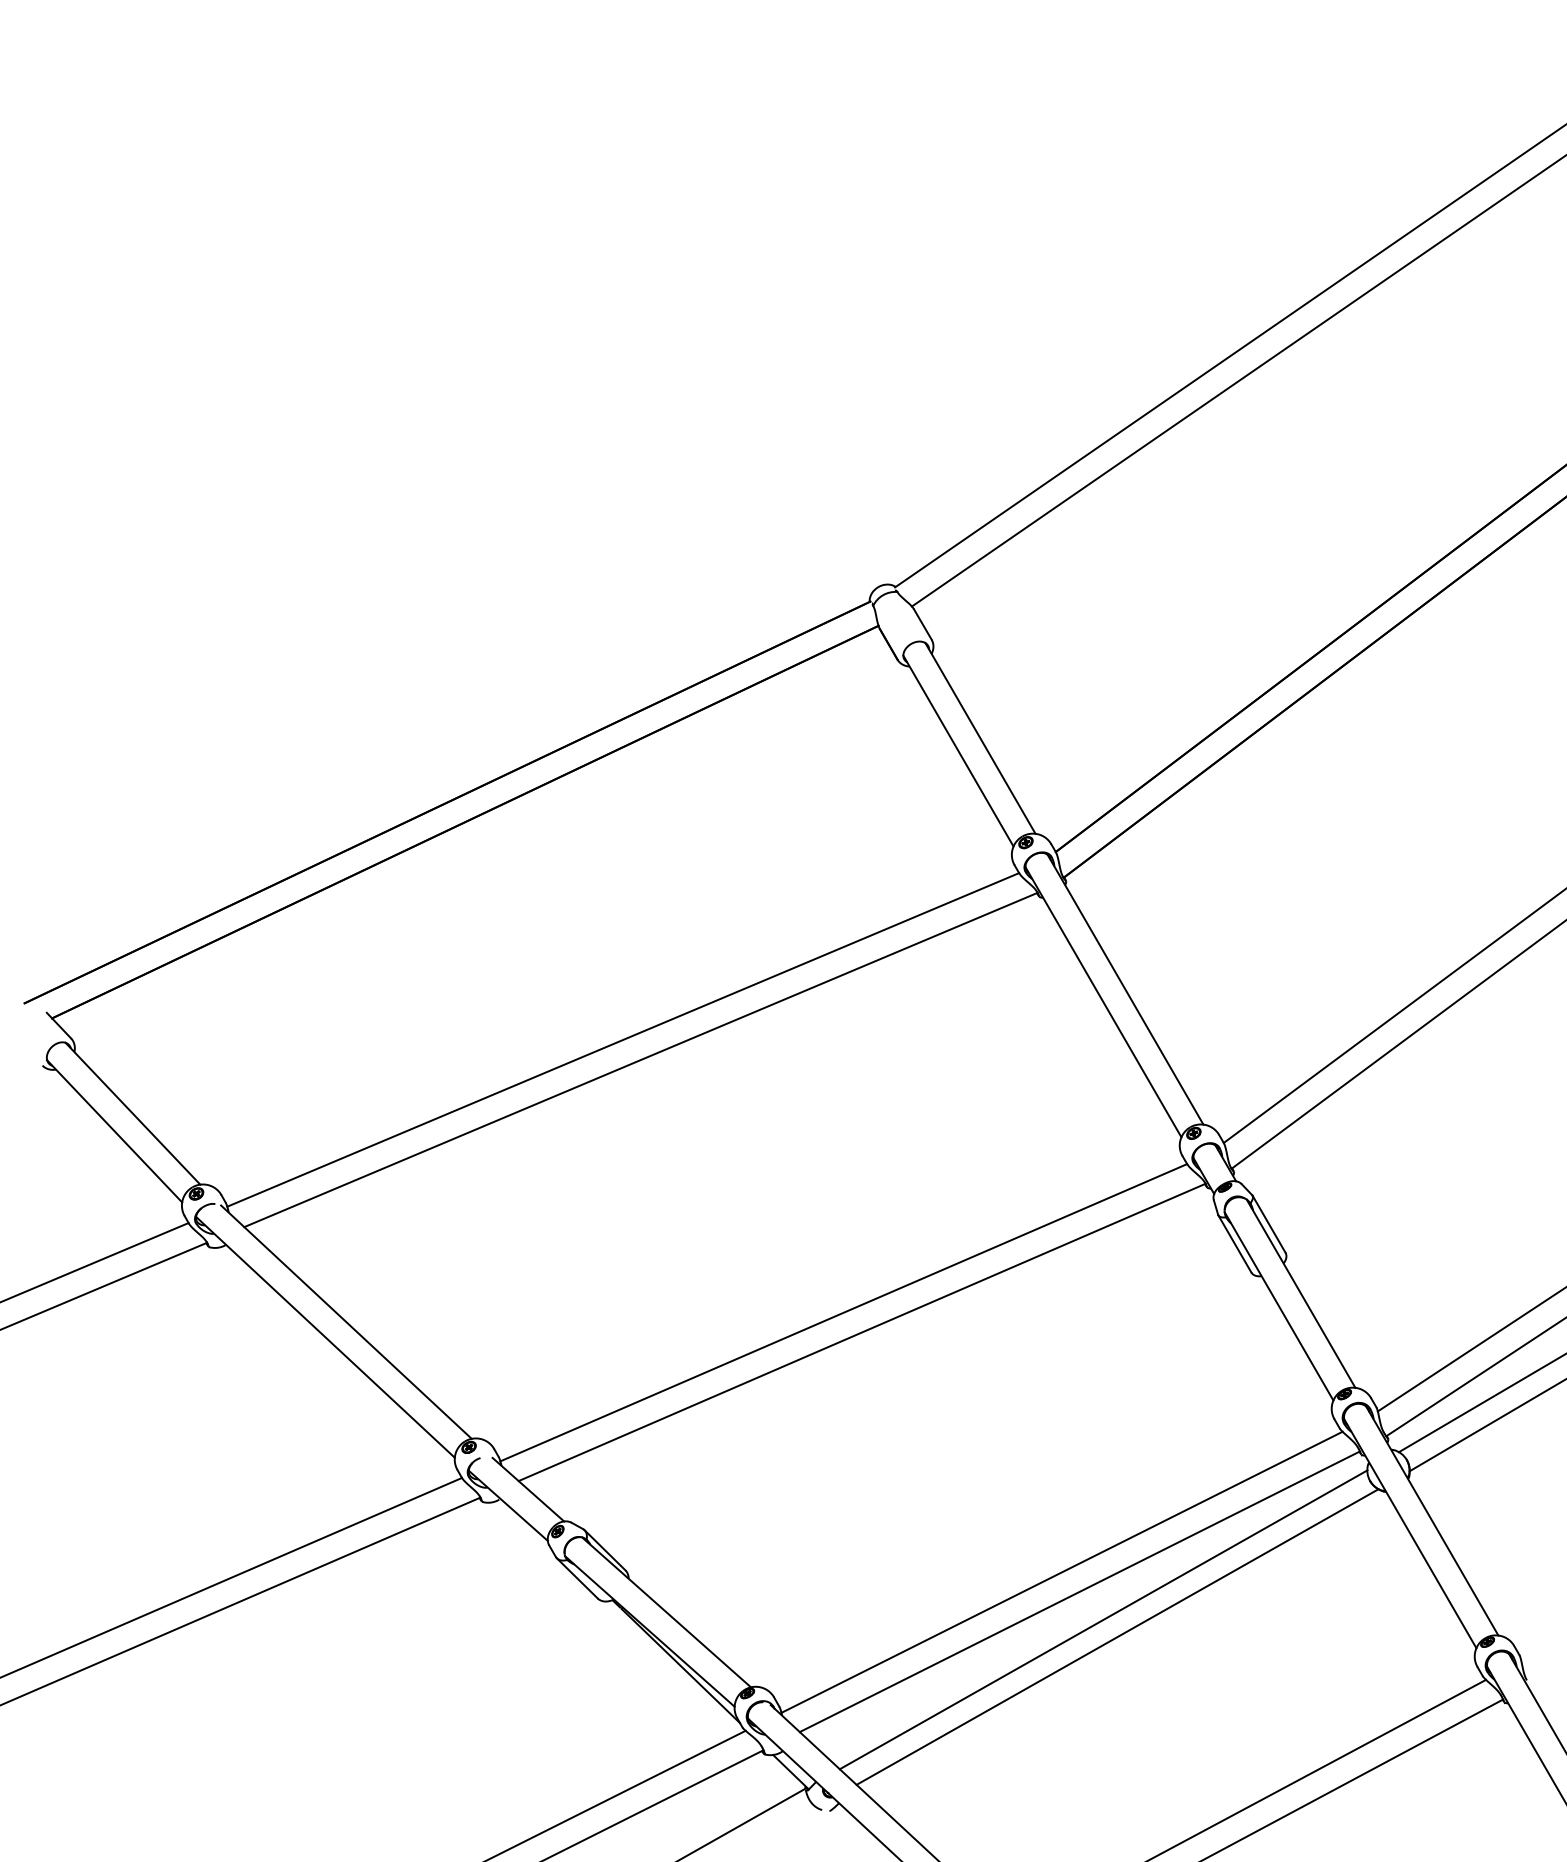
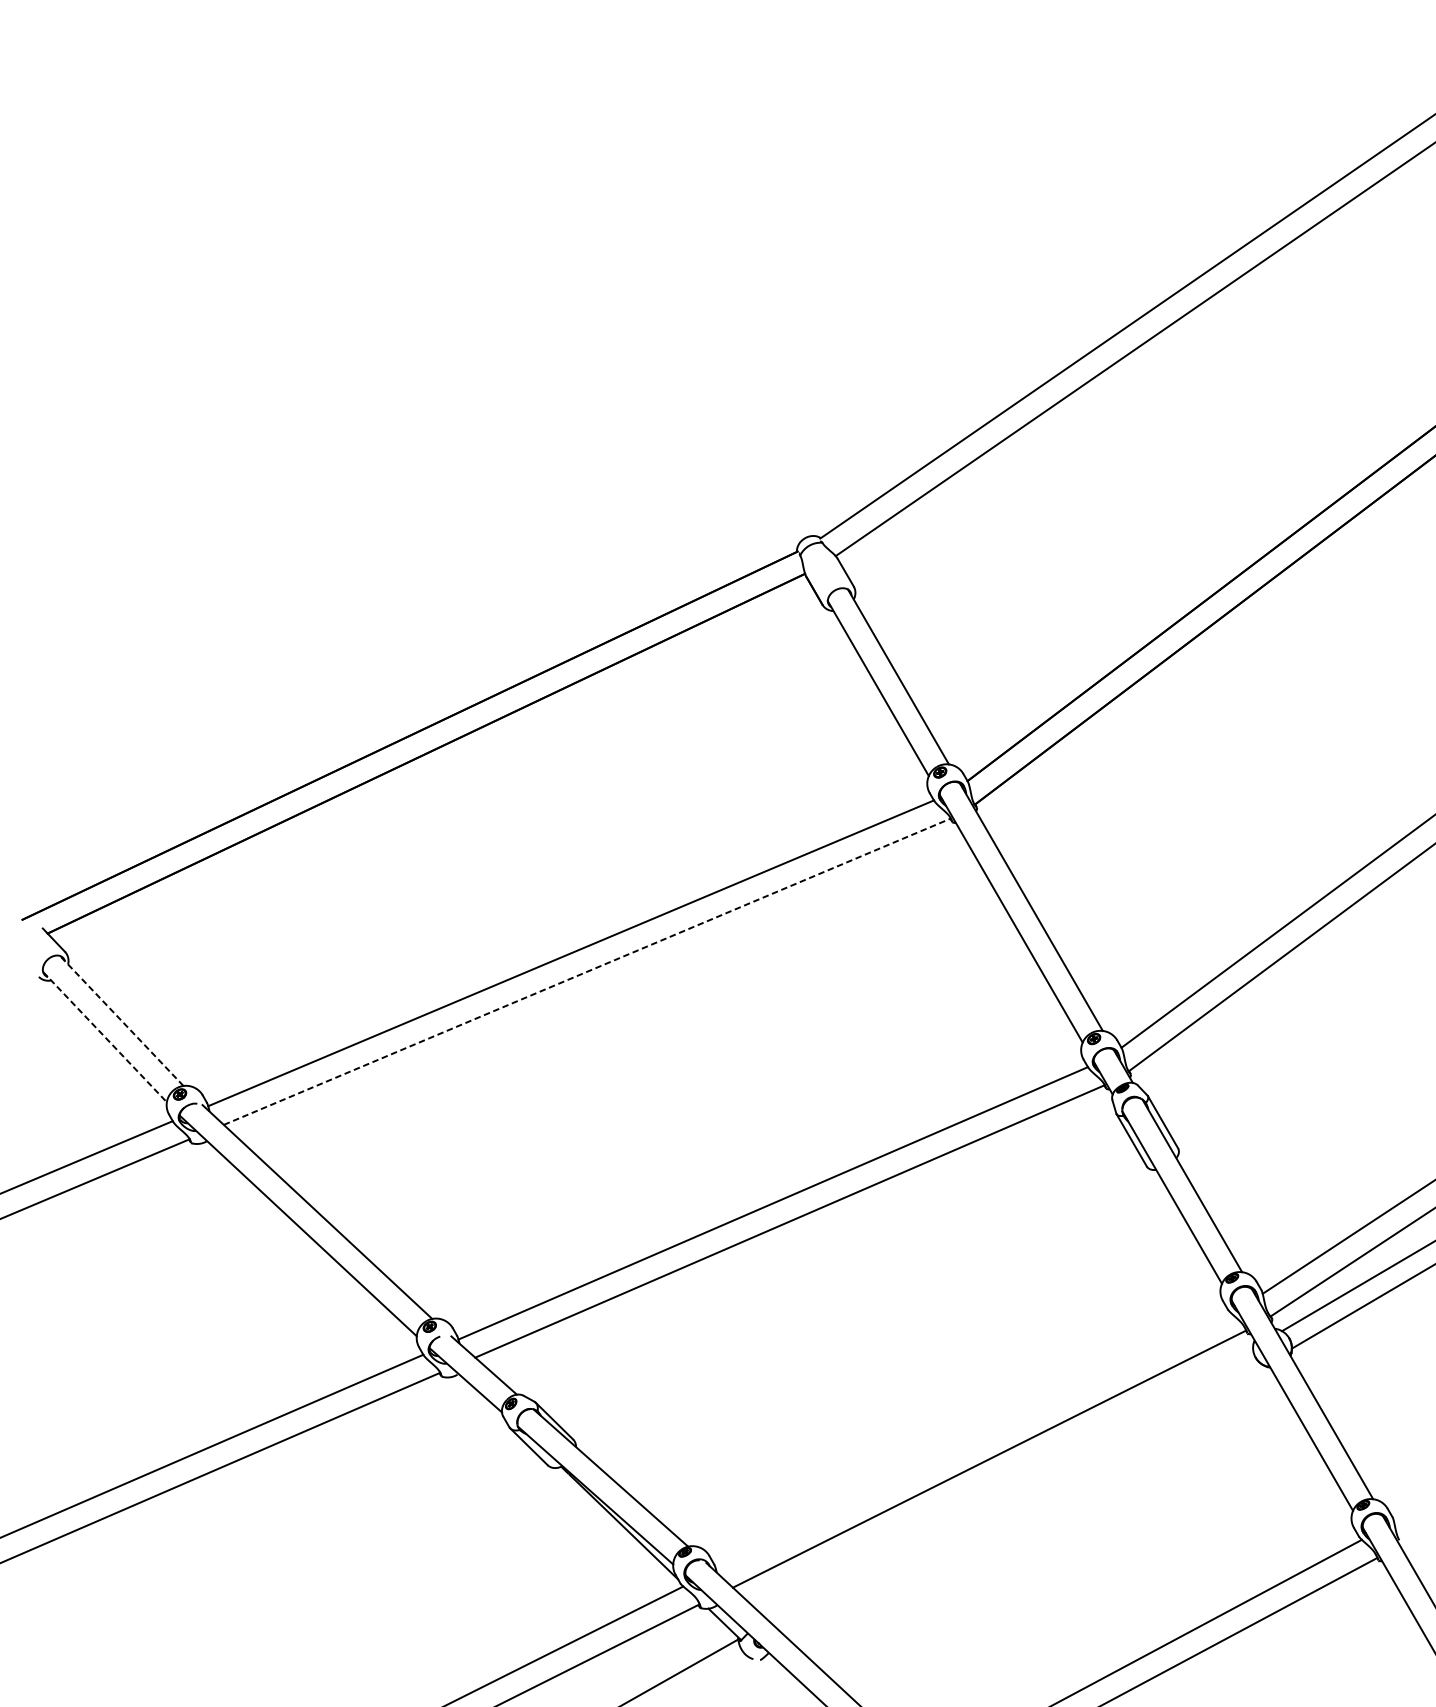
line: (641, 1059) -> (587, 971), solid -> dashed
line: (132, 1113) -> (121, 1020), solid -> dashed
line: (115, 1131) -> (105, 1037), solid -> dashed
line: (1061, 1571) -> (972, 1440), removed
line: (1103, 1619) -> (1011, 1484), removed
line: (1117, 1636) -> (1024, 1500), removed

